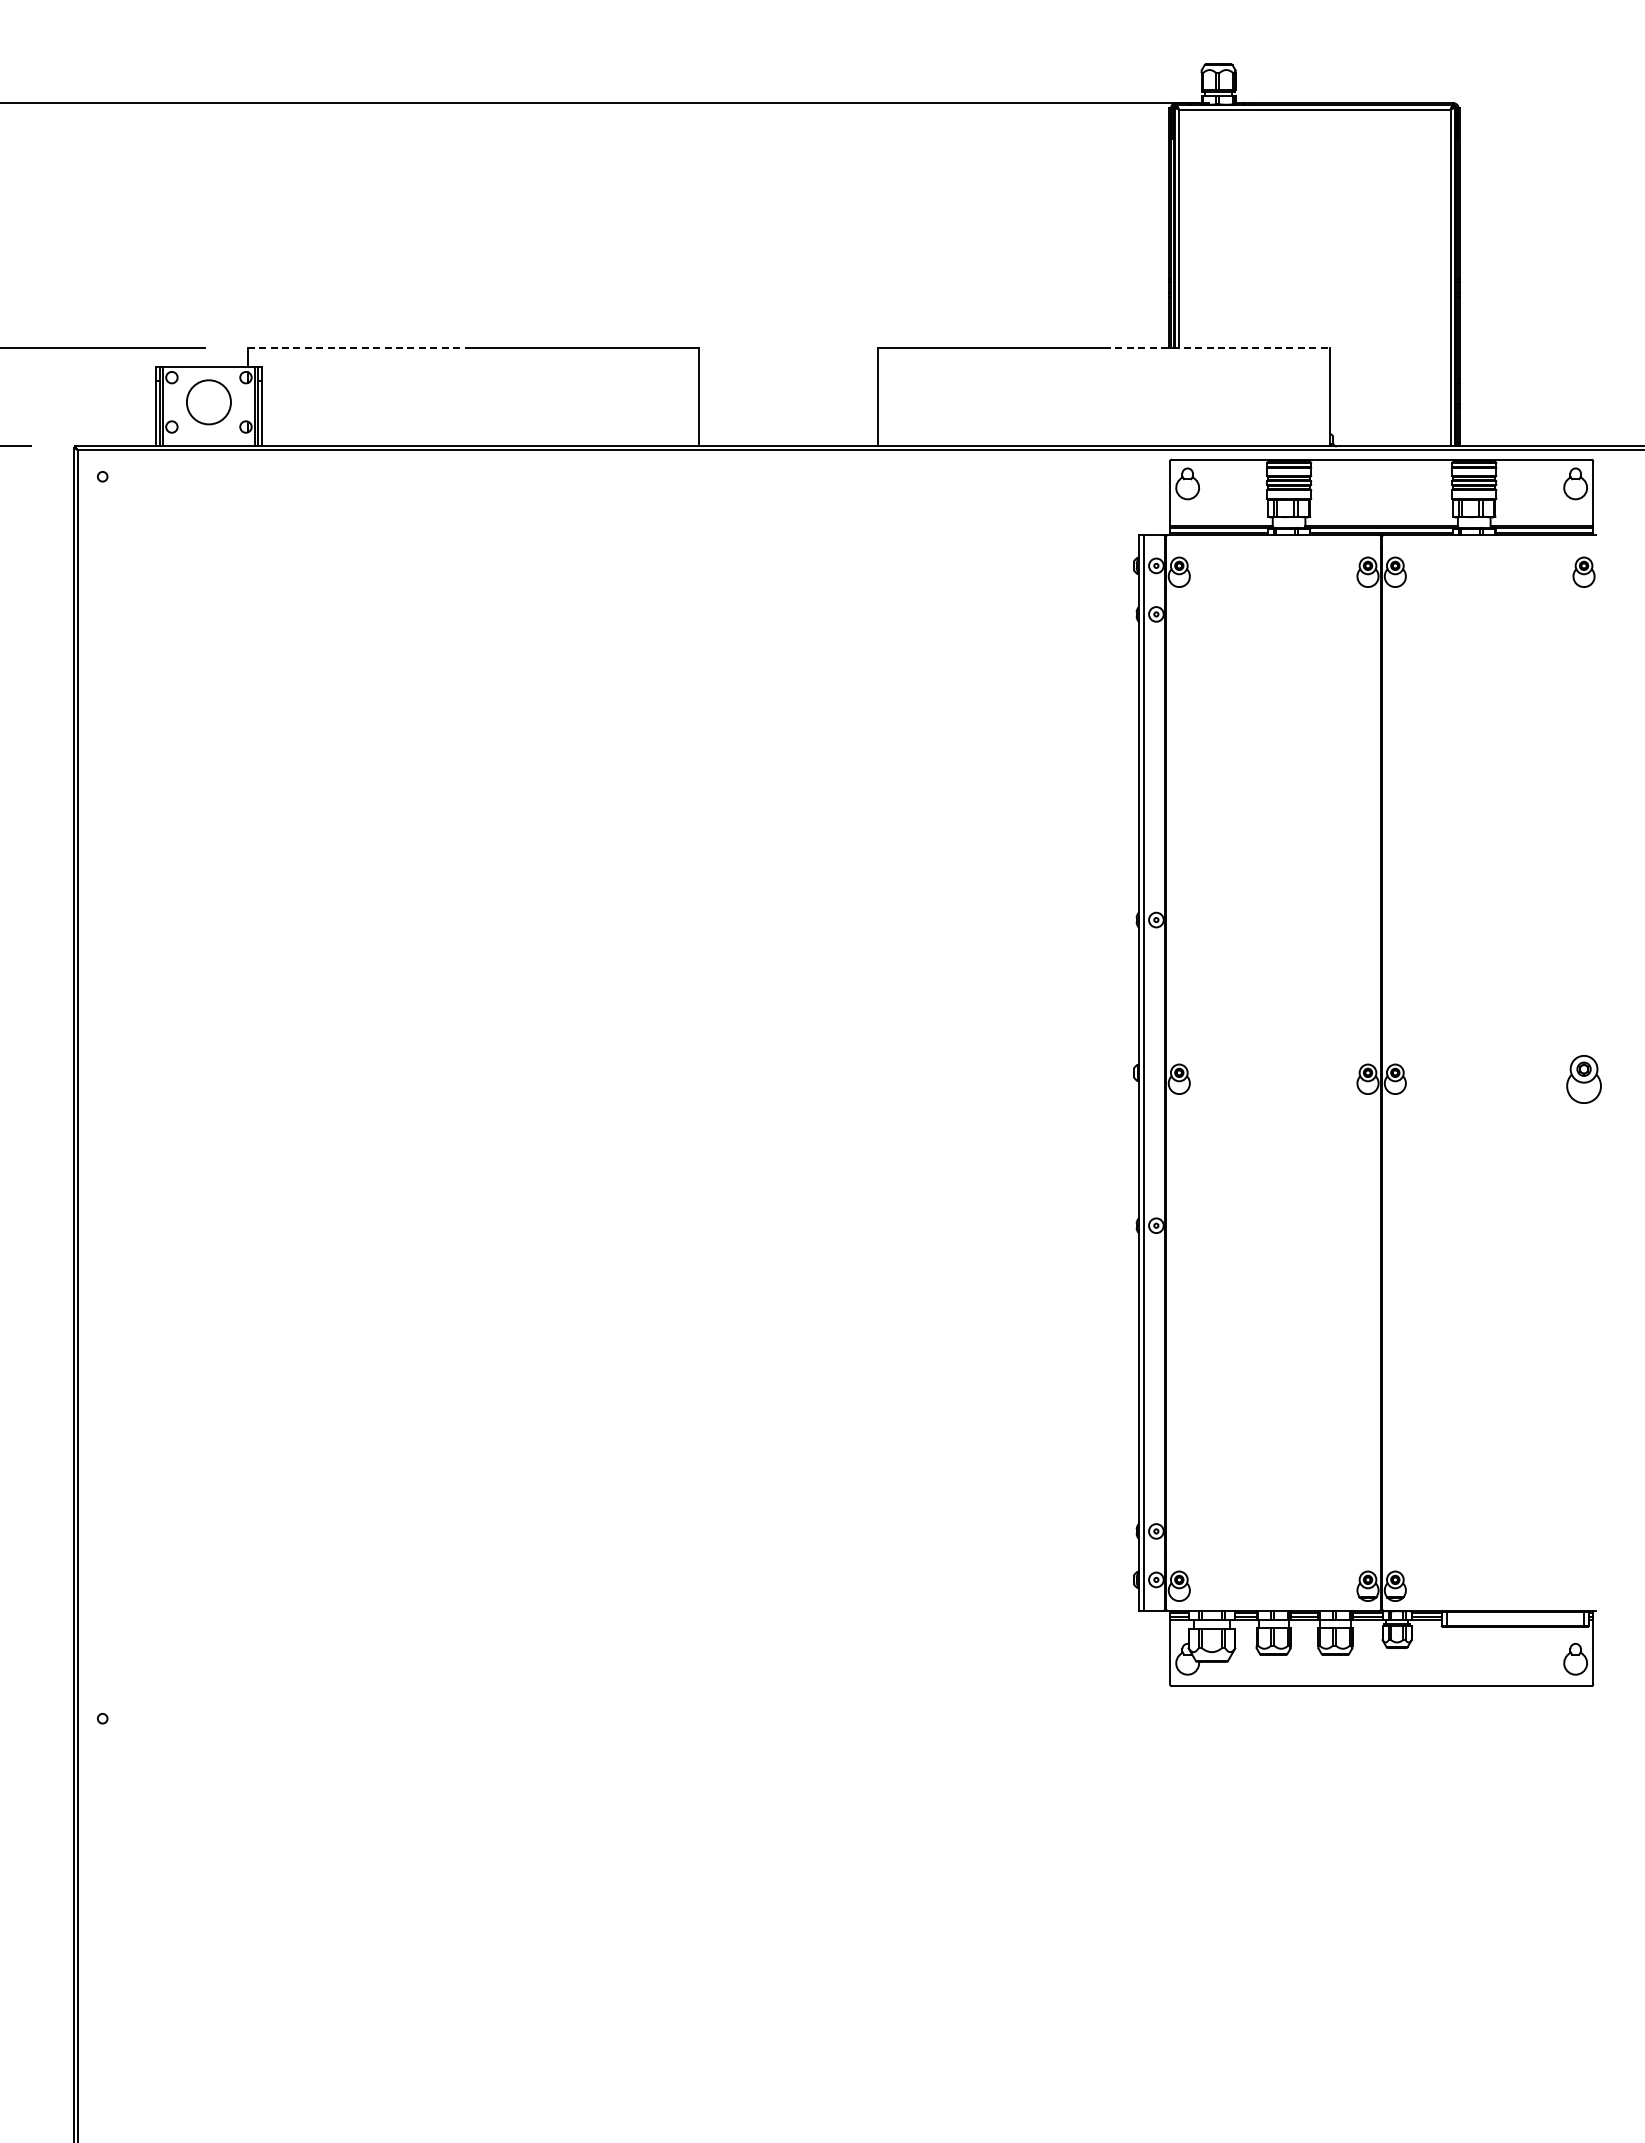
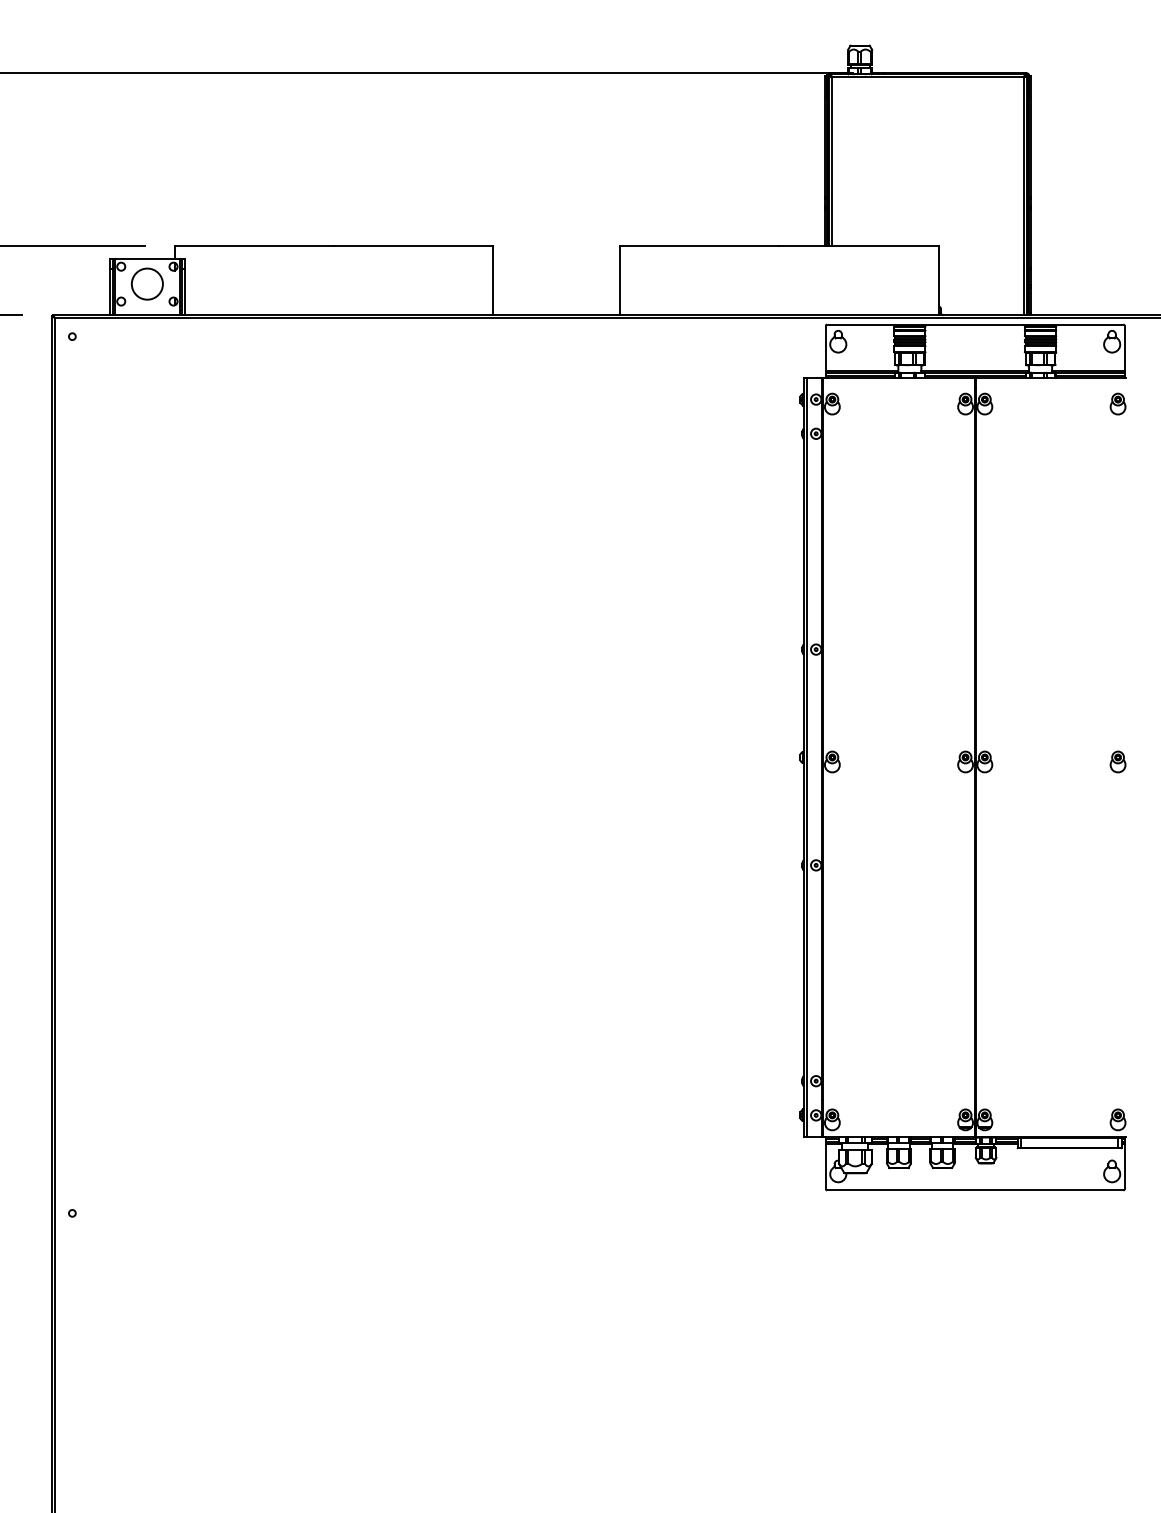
line: (360, 348) -> (254, 246), dashed -> solid
line: (1216, 348) -> (858, 246), dashed -> solid
part: (1583, 1078) -> (1117, 761), size x0.62
part: (1583, 1585) -> (1117, 1119), added

